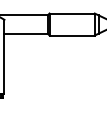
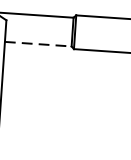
line: (26, 33) -> (38, 43), solid -> dashed

